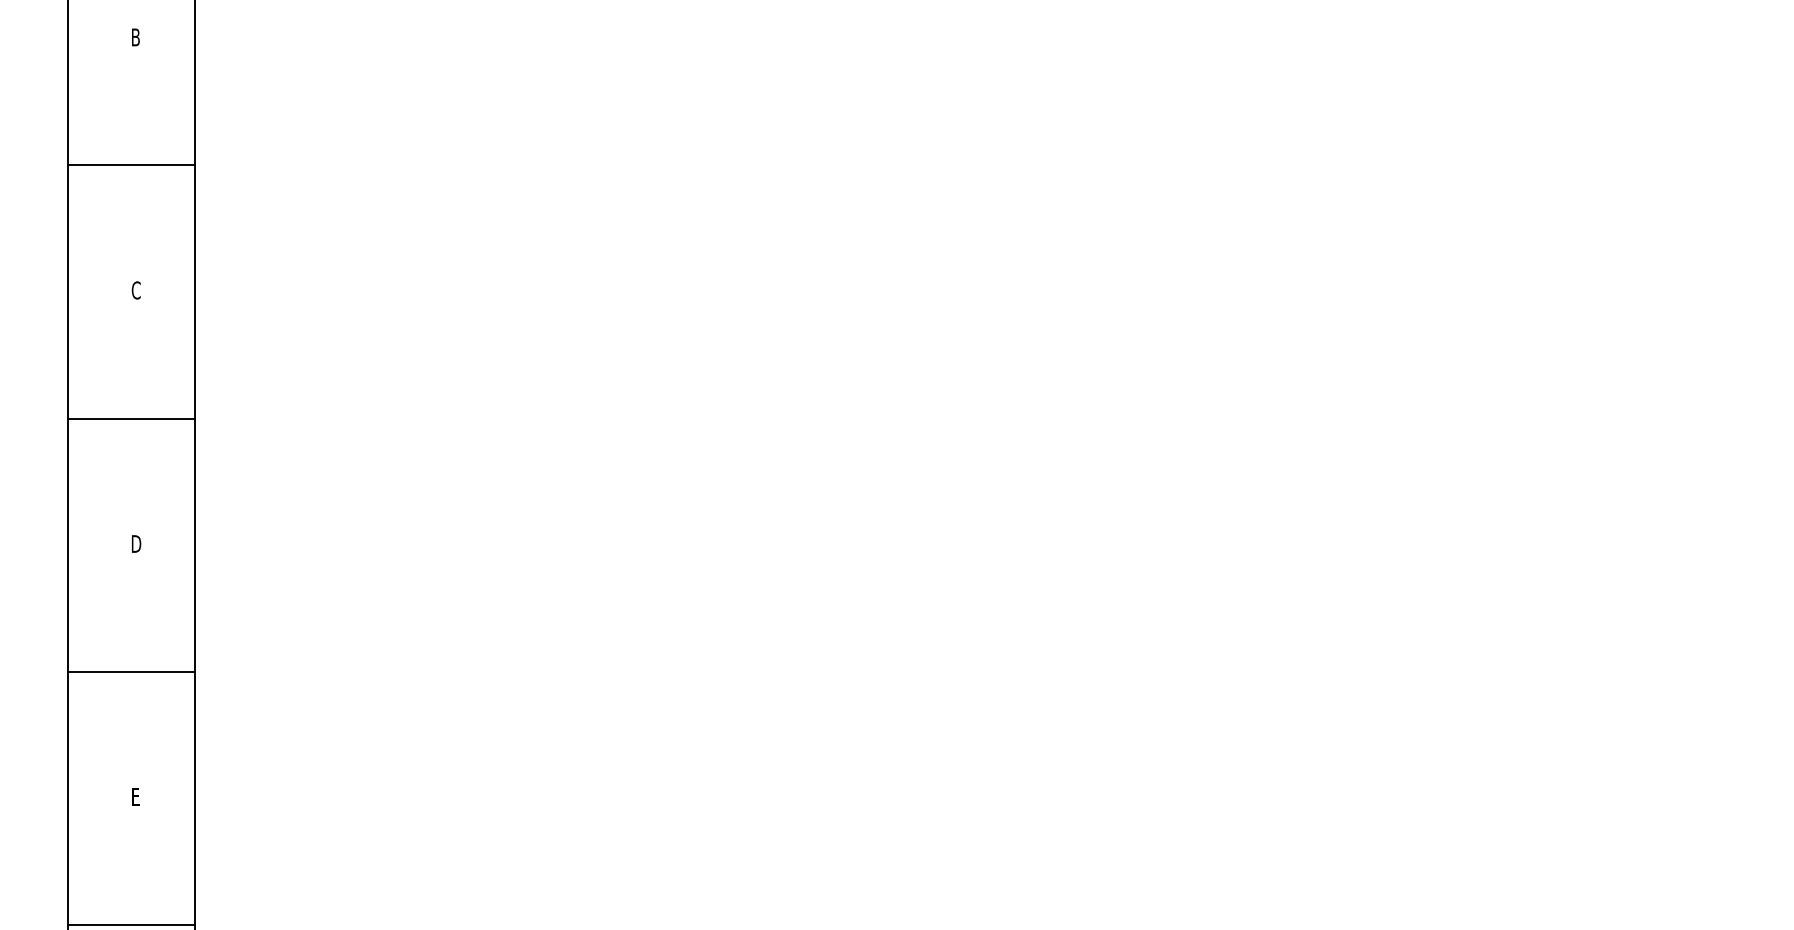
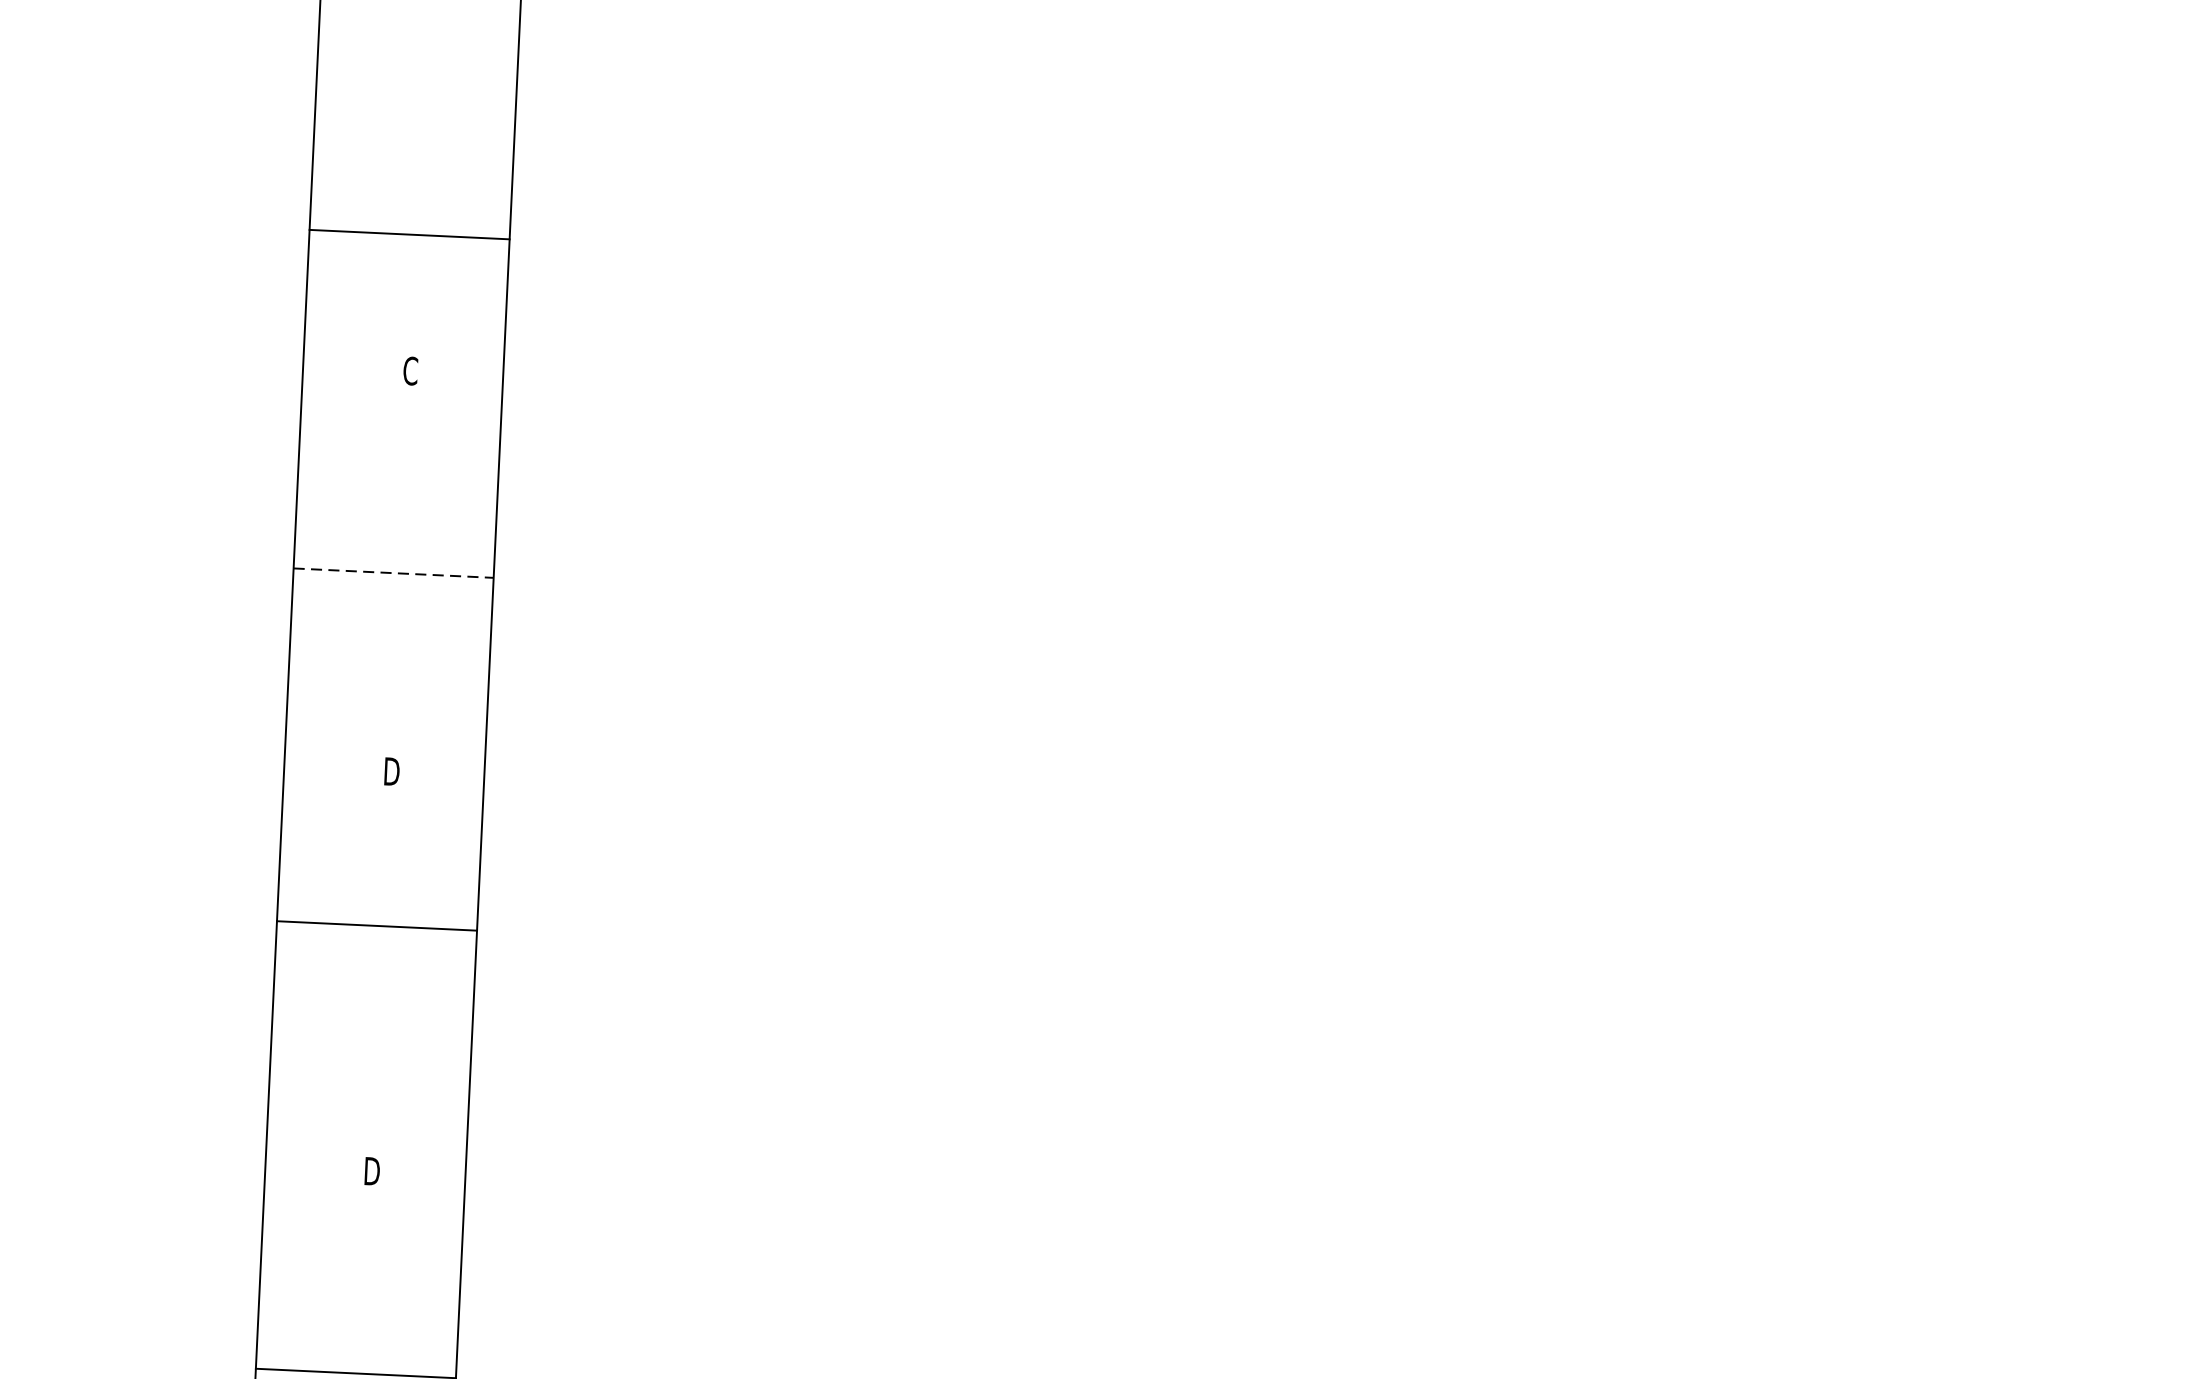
line: (131, 165) -> (409, 234), moved
line: (132, 418) -> (395, 573), solid -> dashed
line: (131, 671) -> (376, 925), moved
text: (135, 796) -> (371, 1170), E -> D

